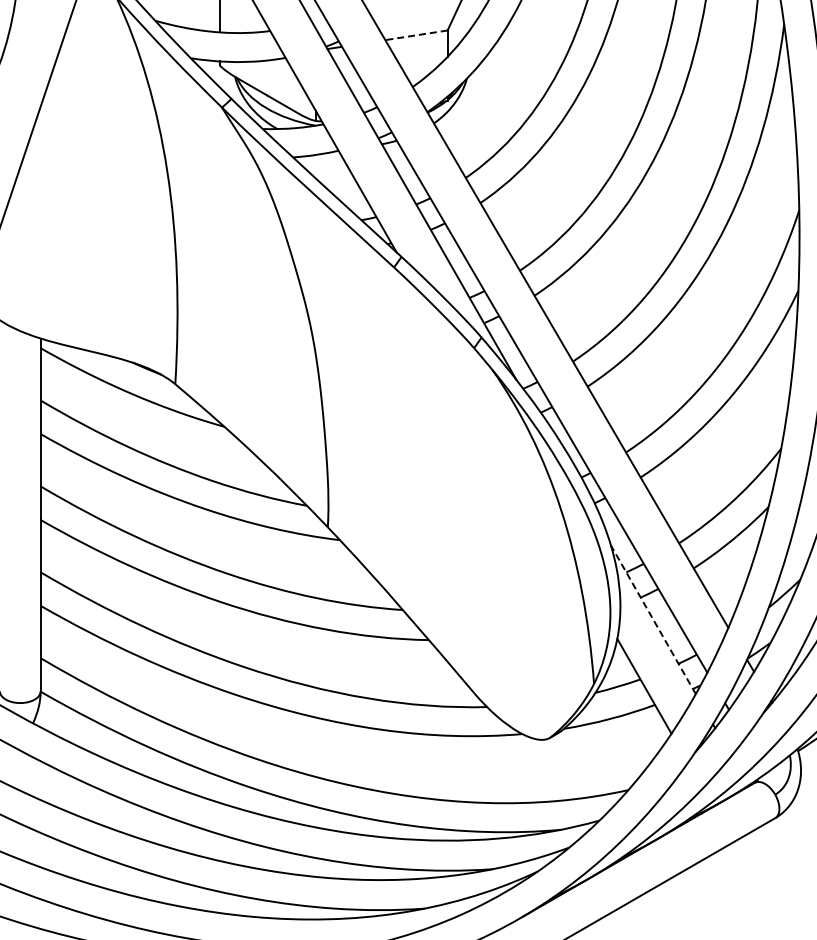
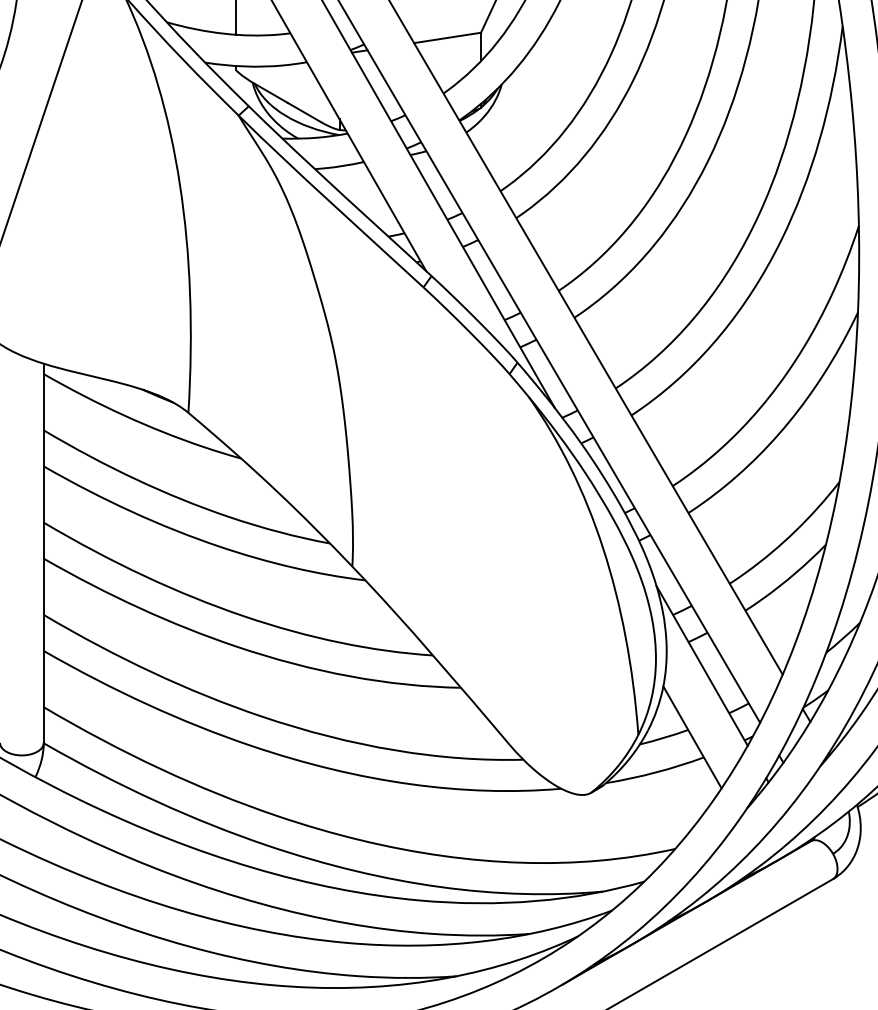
line: (416, 35) -> (447, 38), dashed -> solid
line: (653, 619) -> (702, 665), dashed -> solid

